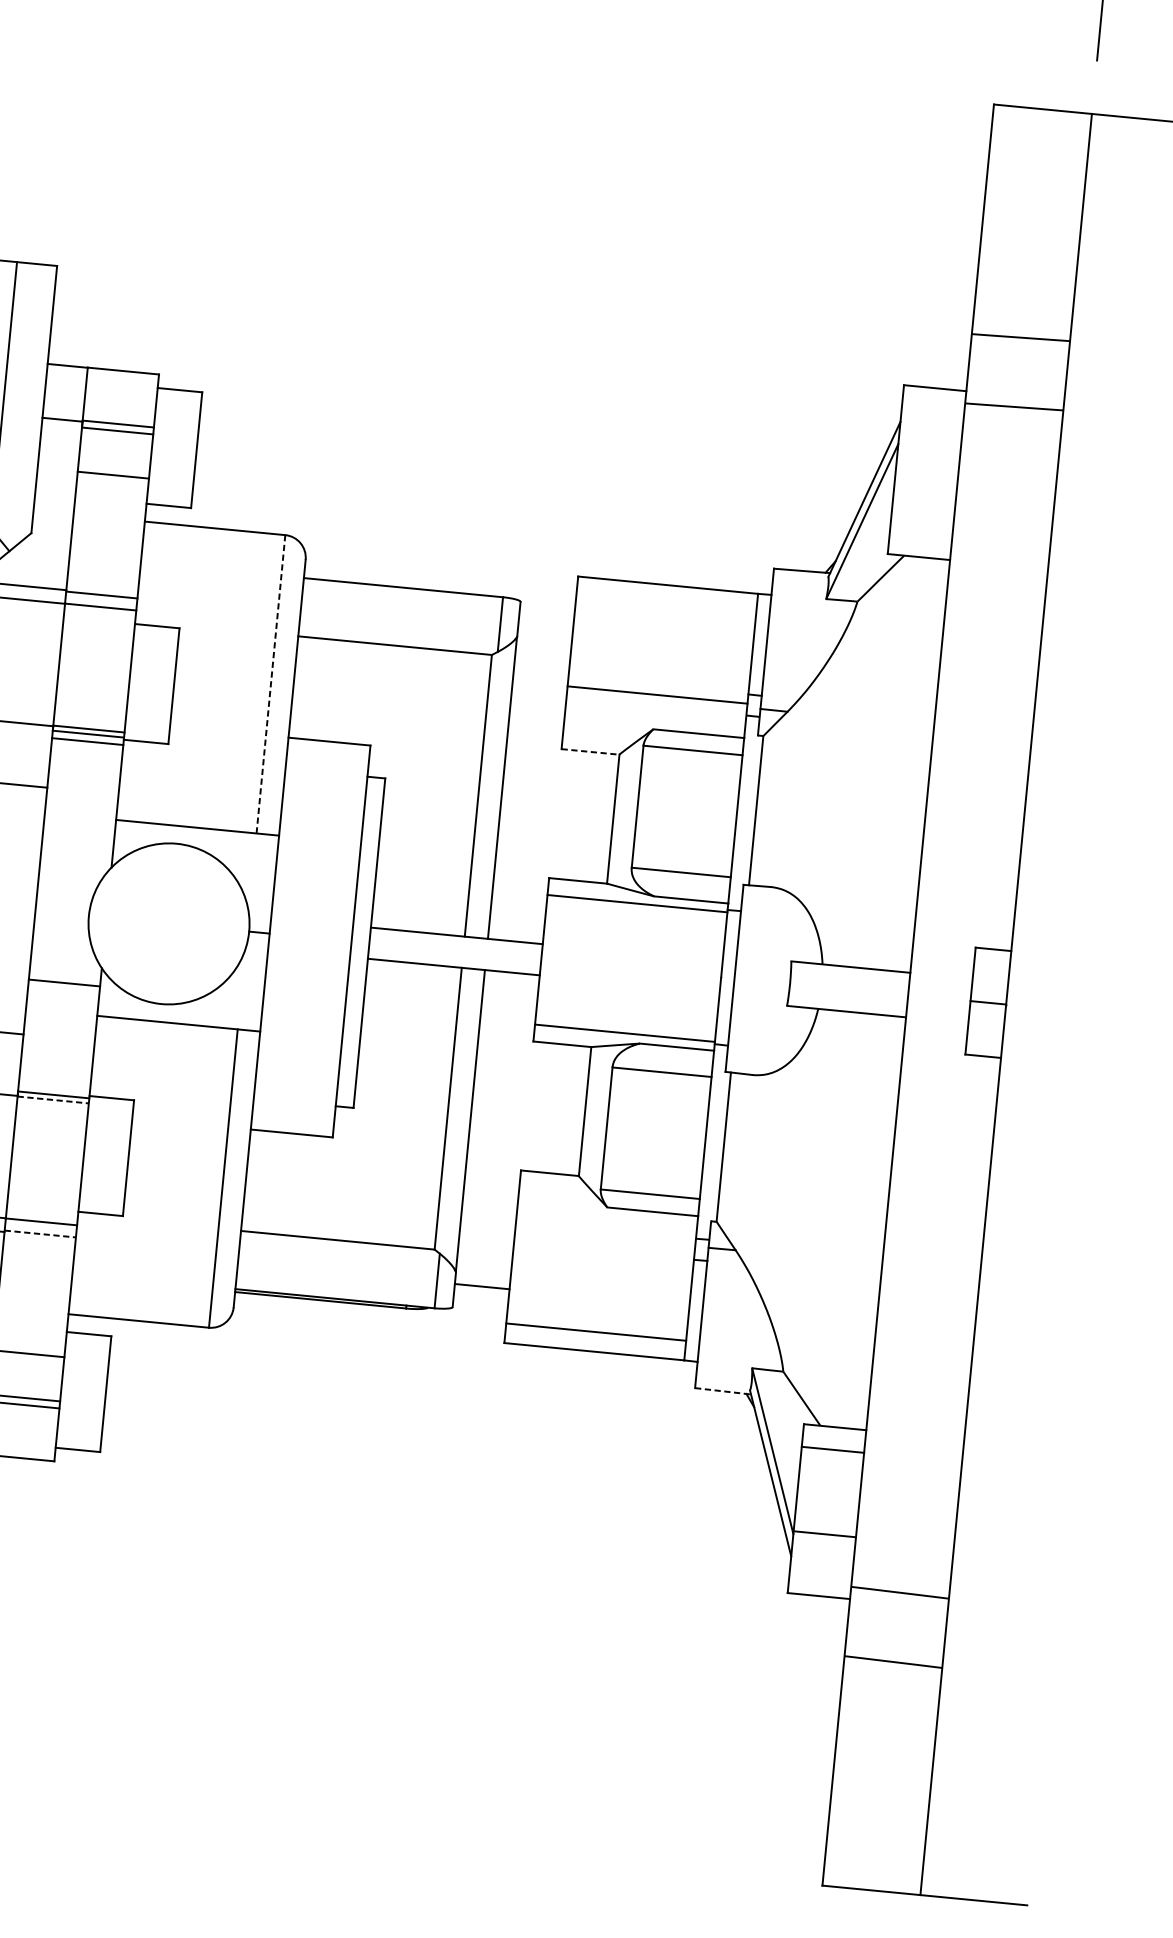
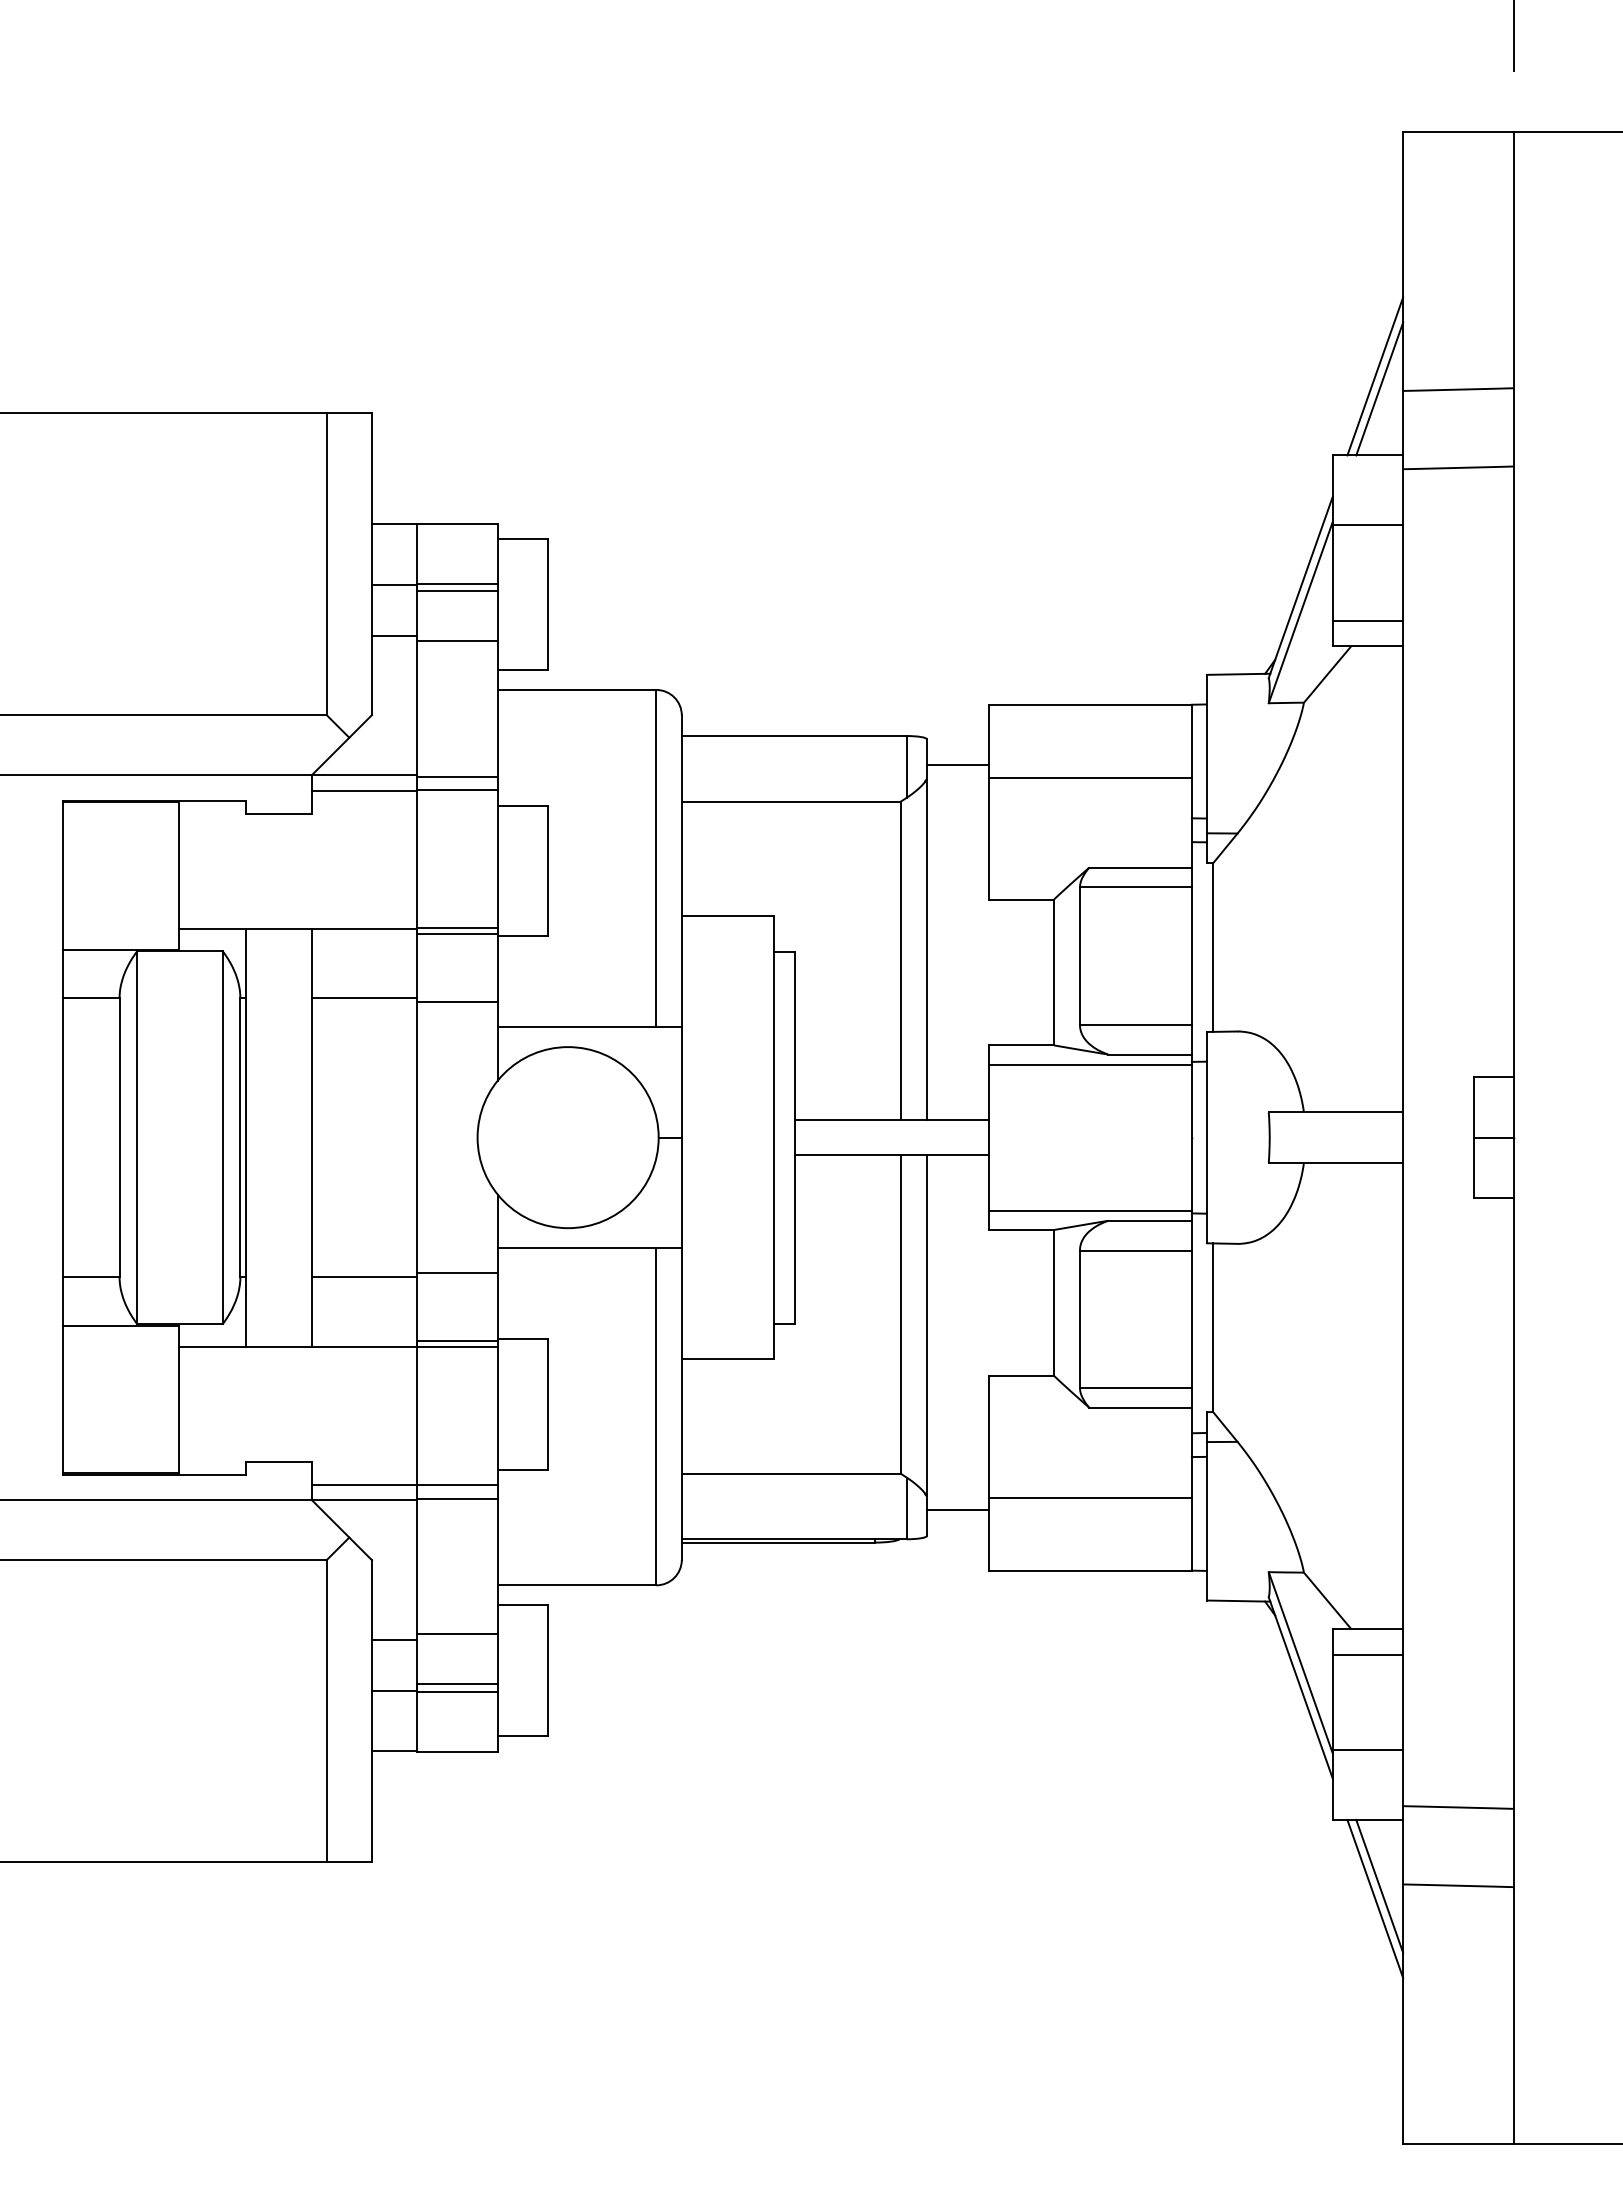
line: (948, 318) -> (1375, 376), added
line: (951, 329) -> (1379, 388), added
line: (928, 450) -> (1367, 525), added
line: (58, 464) -> (394, 635), added
line: (920, 534) -> (1367, 620), added
line: (545, 627) -> (957, 765), added
line: (271, 684) -> (656, 858), dashed -> solid
line: (656, 694) -> (1089, 777), moved
line: (87, 741) -> (457, 1002), moved
line: (590, 751) -> (1021, 899), dashed -> solid
line: (64, 983) -> (457, 1273), moved
line: (53, 1100) -> (457, 1347), dashed -> solid
line: (40, 1233) -> (457, 1498), dashed -> solid
line: (595, 1332) -> (1089, 1497), moved
line: (722, 1391) -> (1238, 1601), dashed -> solid
line: (823, 1655) -> (1379, 1885), added
line: (818, 1666) -> (1375, 1898), added

